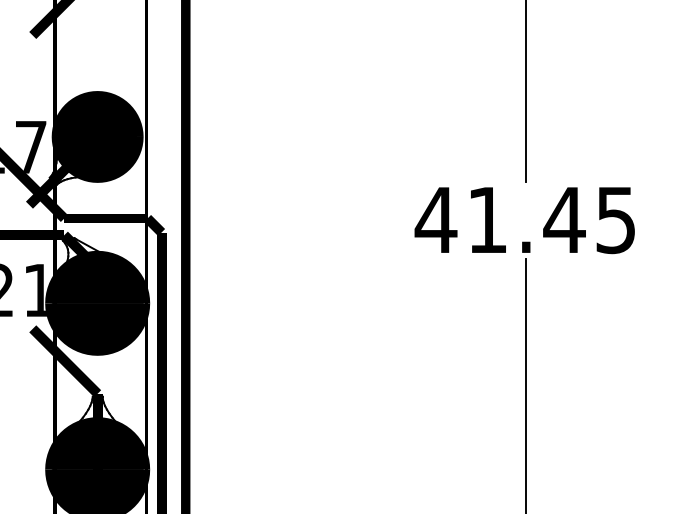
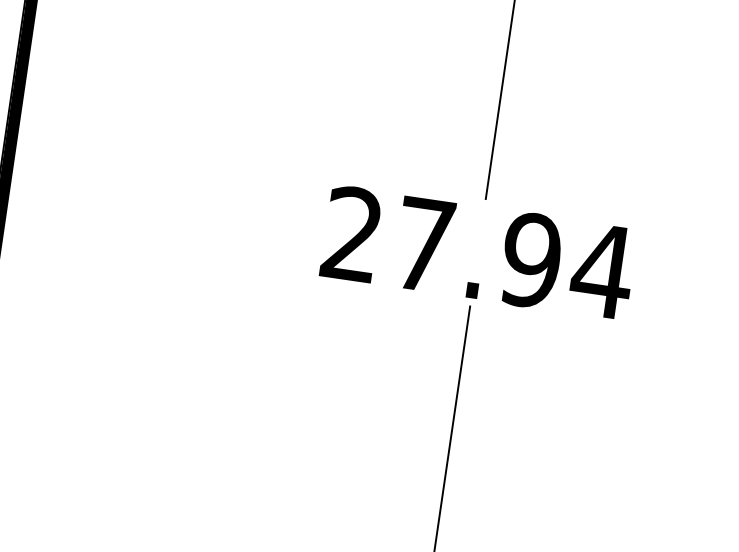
text: (525, 220) -> (476, 253), 41.45 -> 27.94

